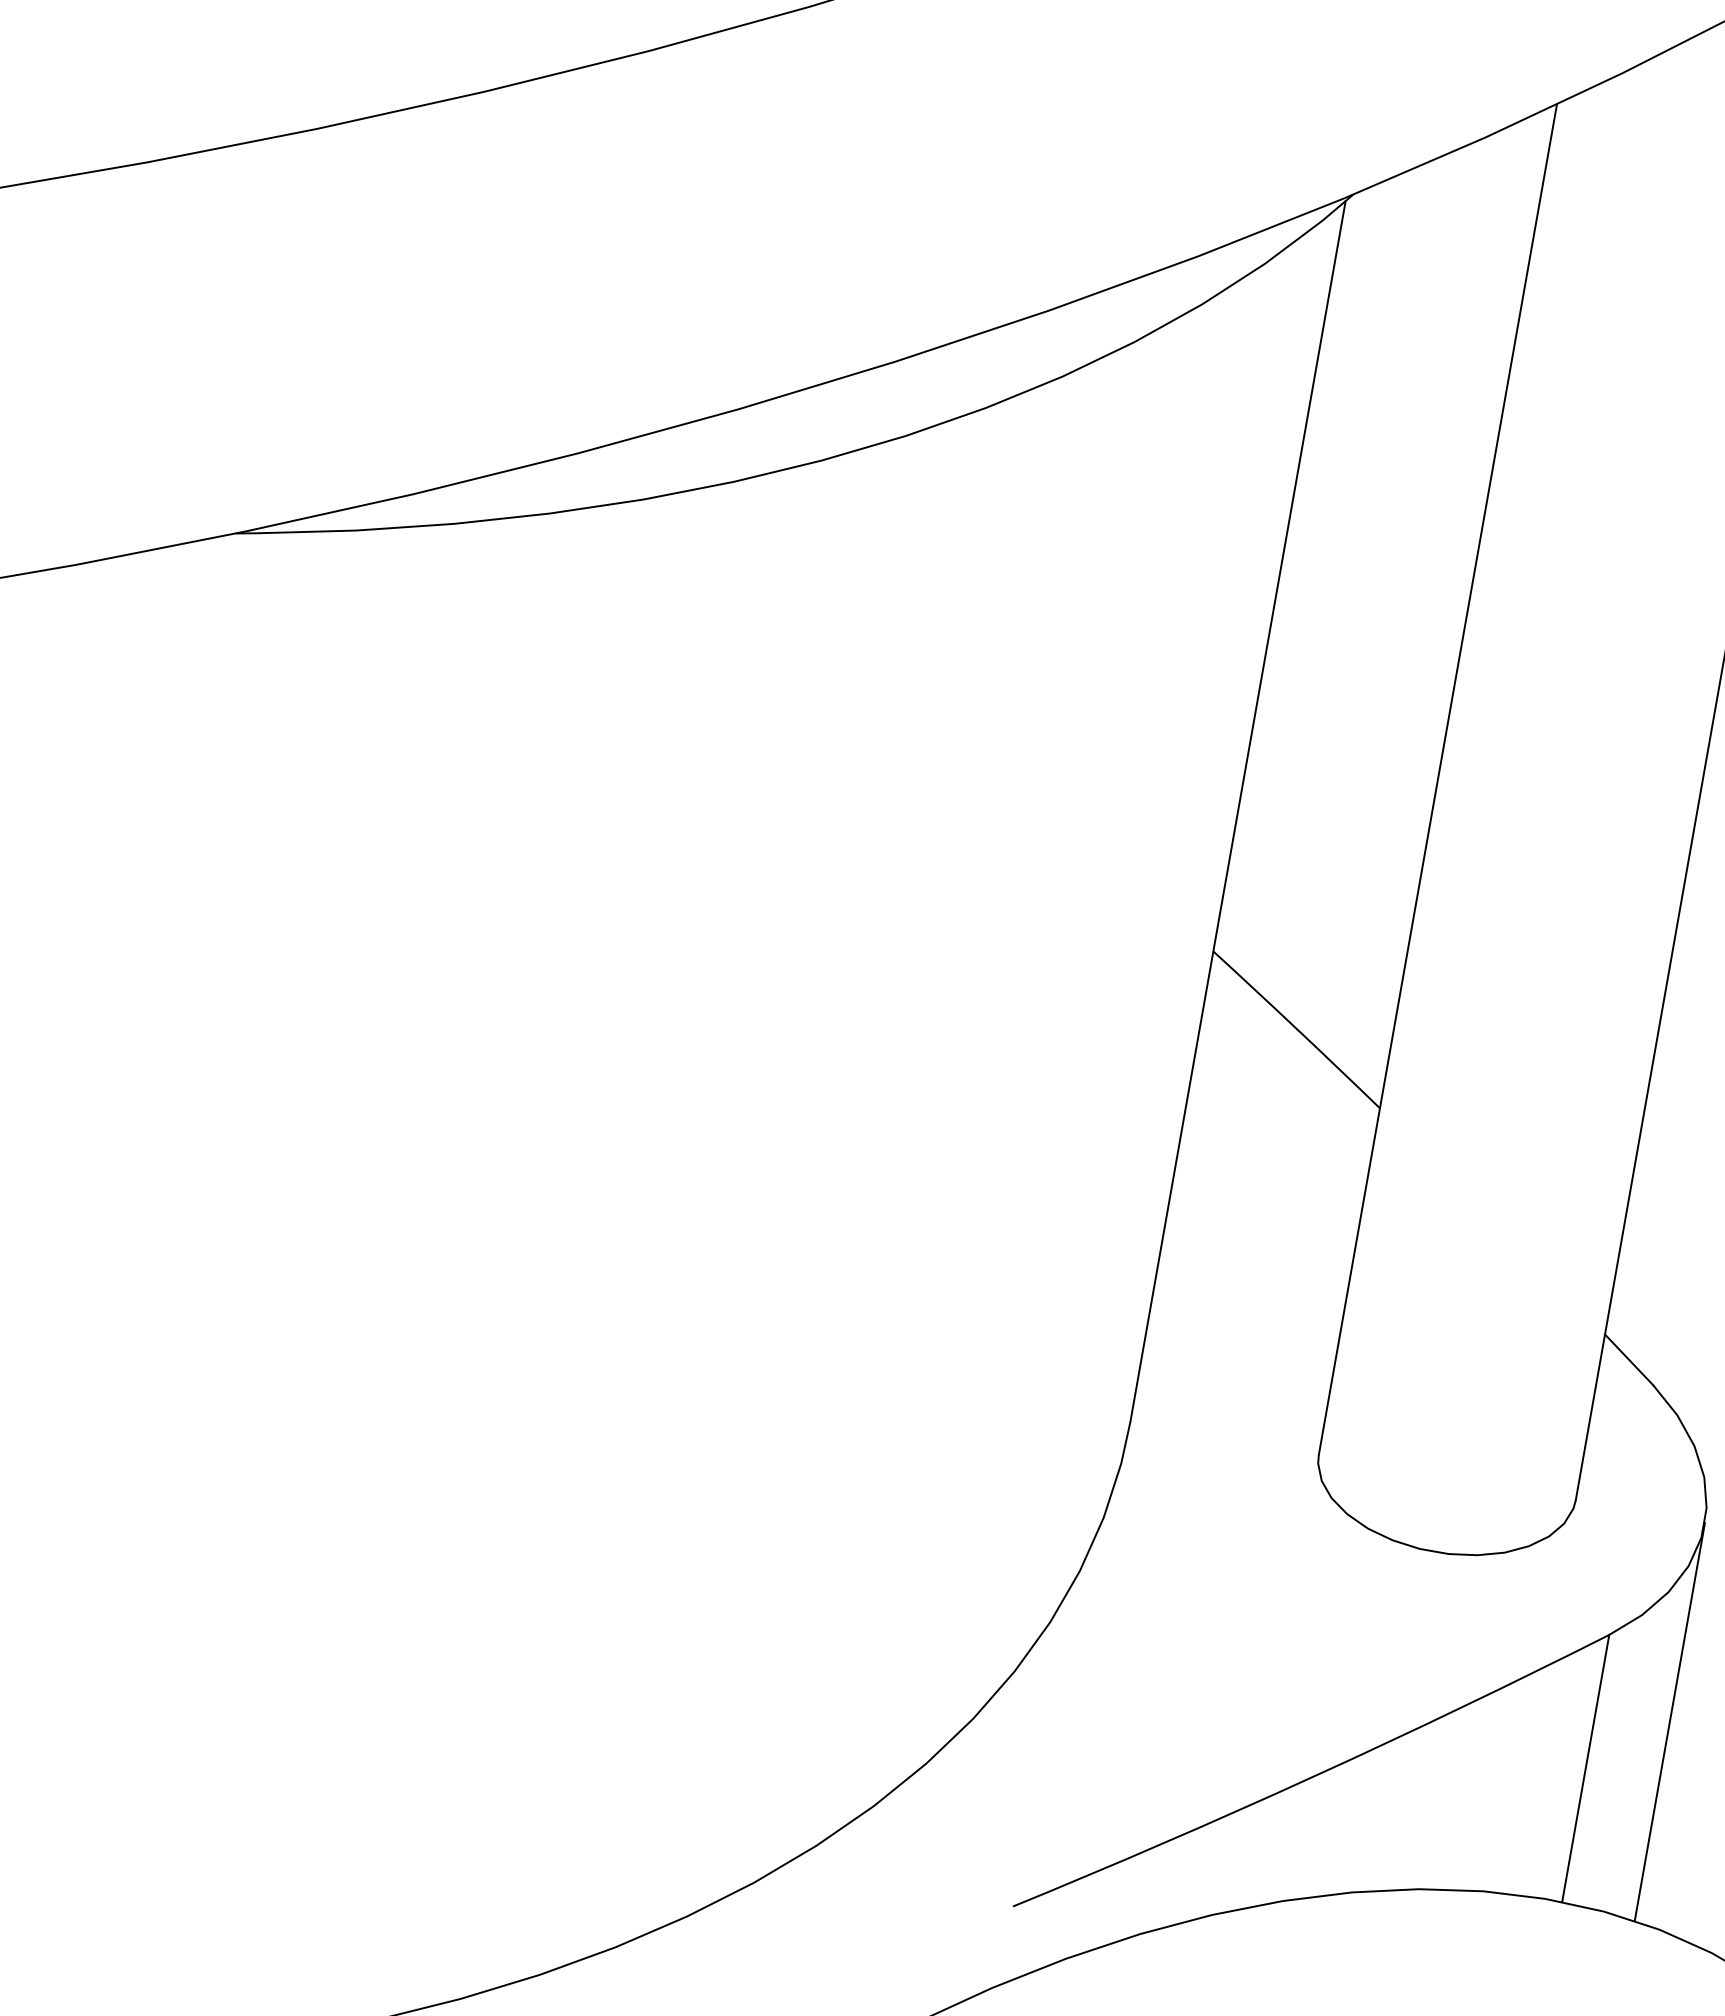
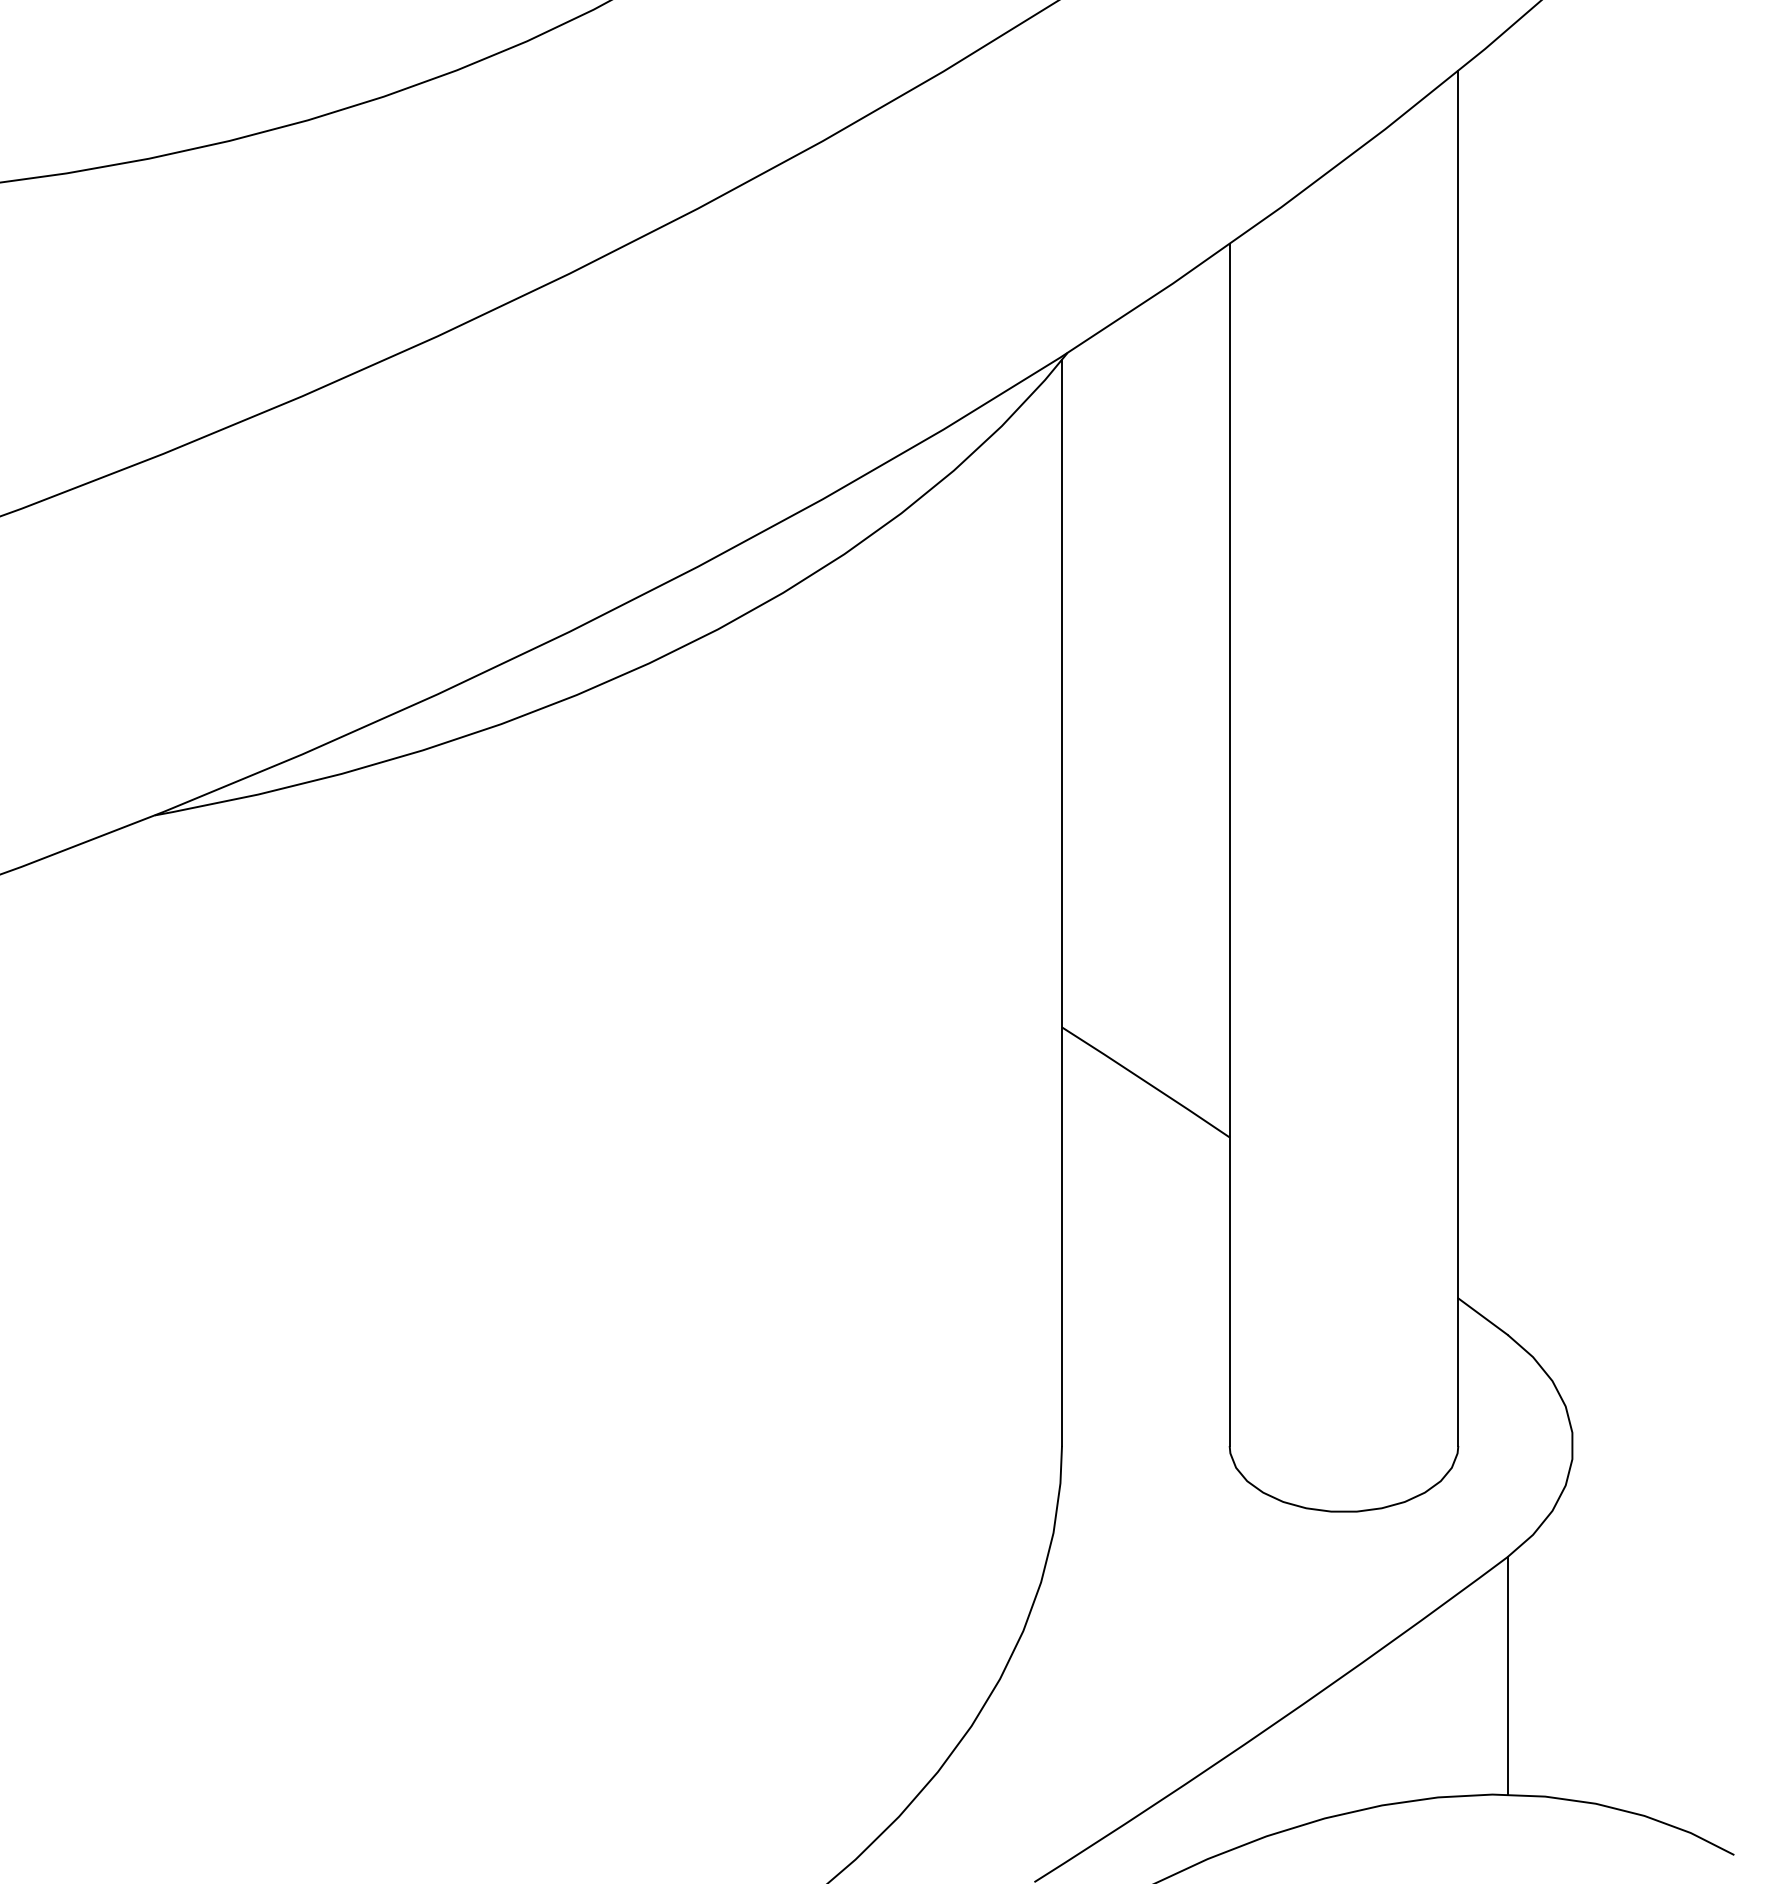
line: (1670, 1721) -> (1573, 1622), removed

